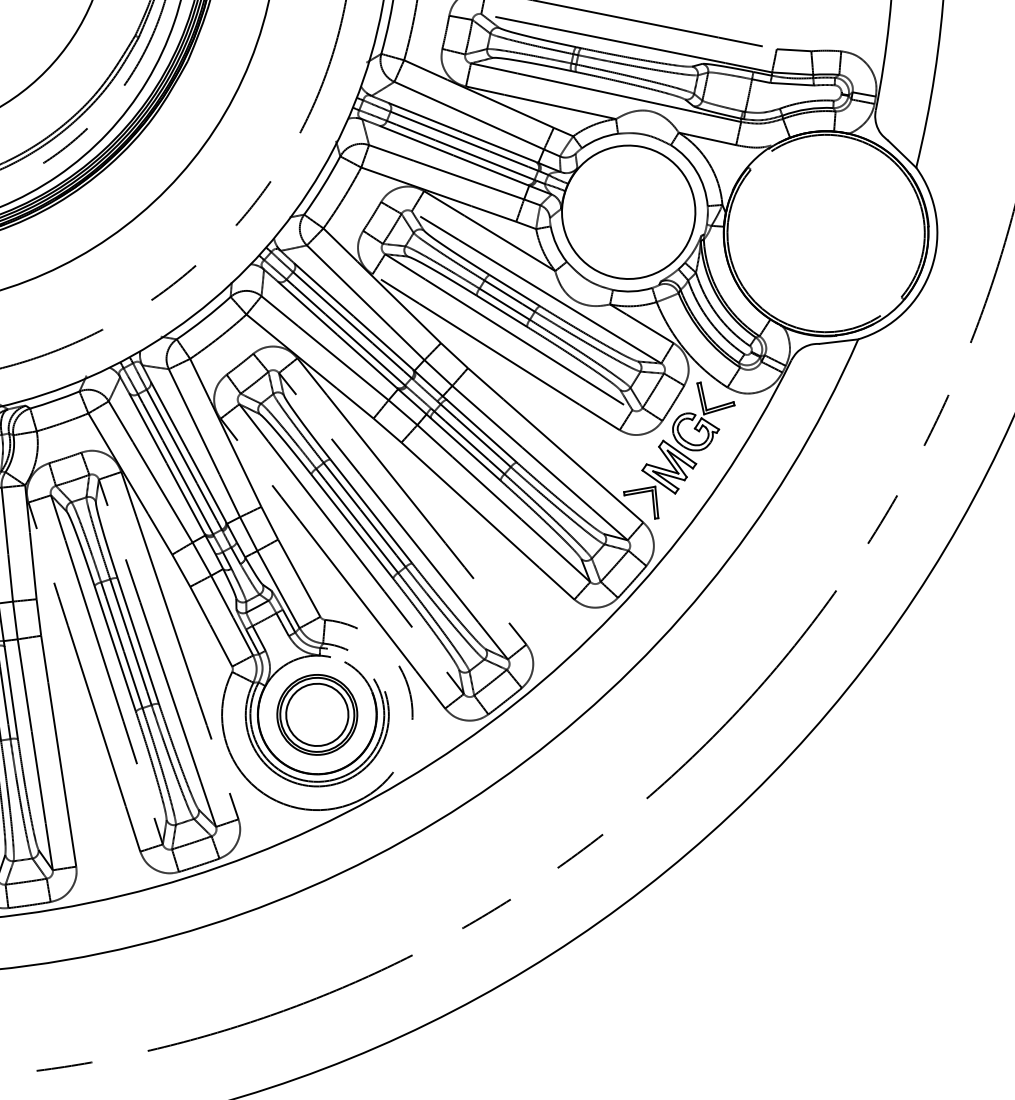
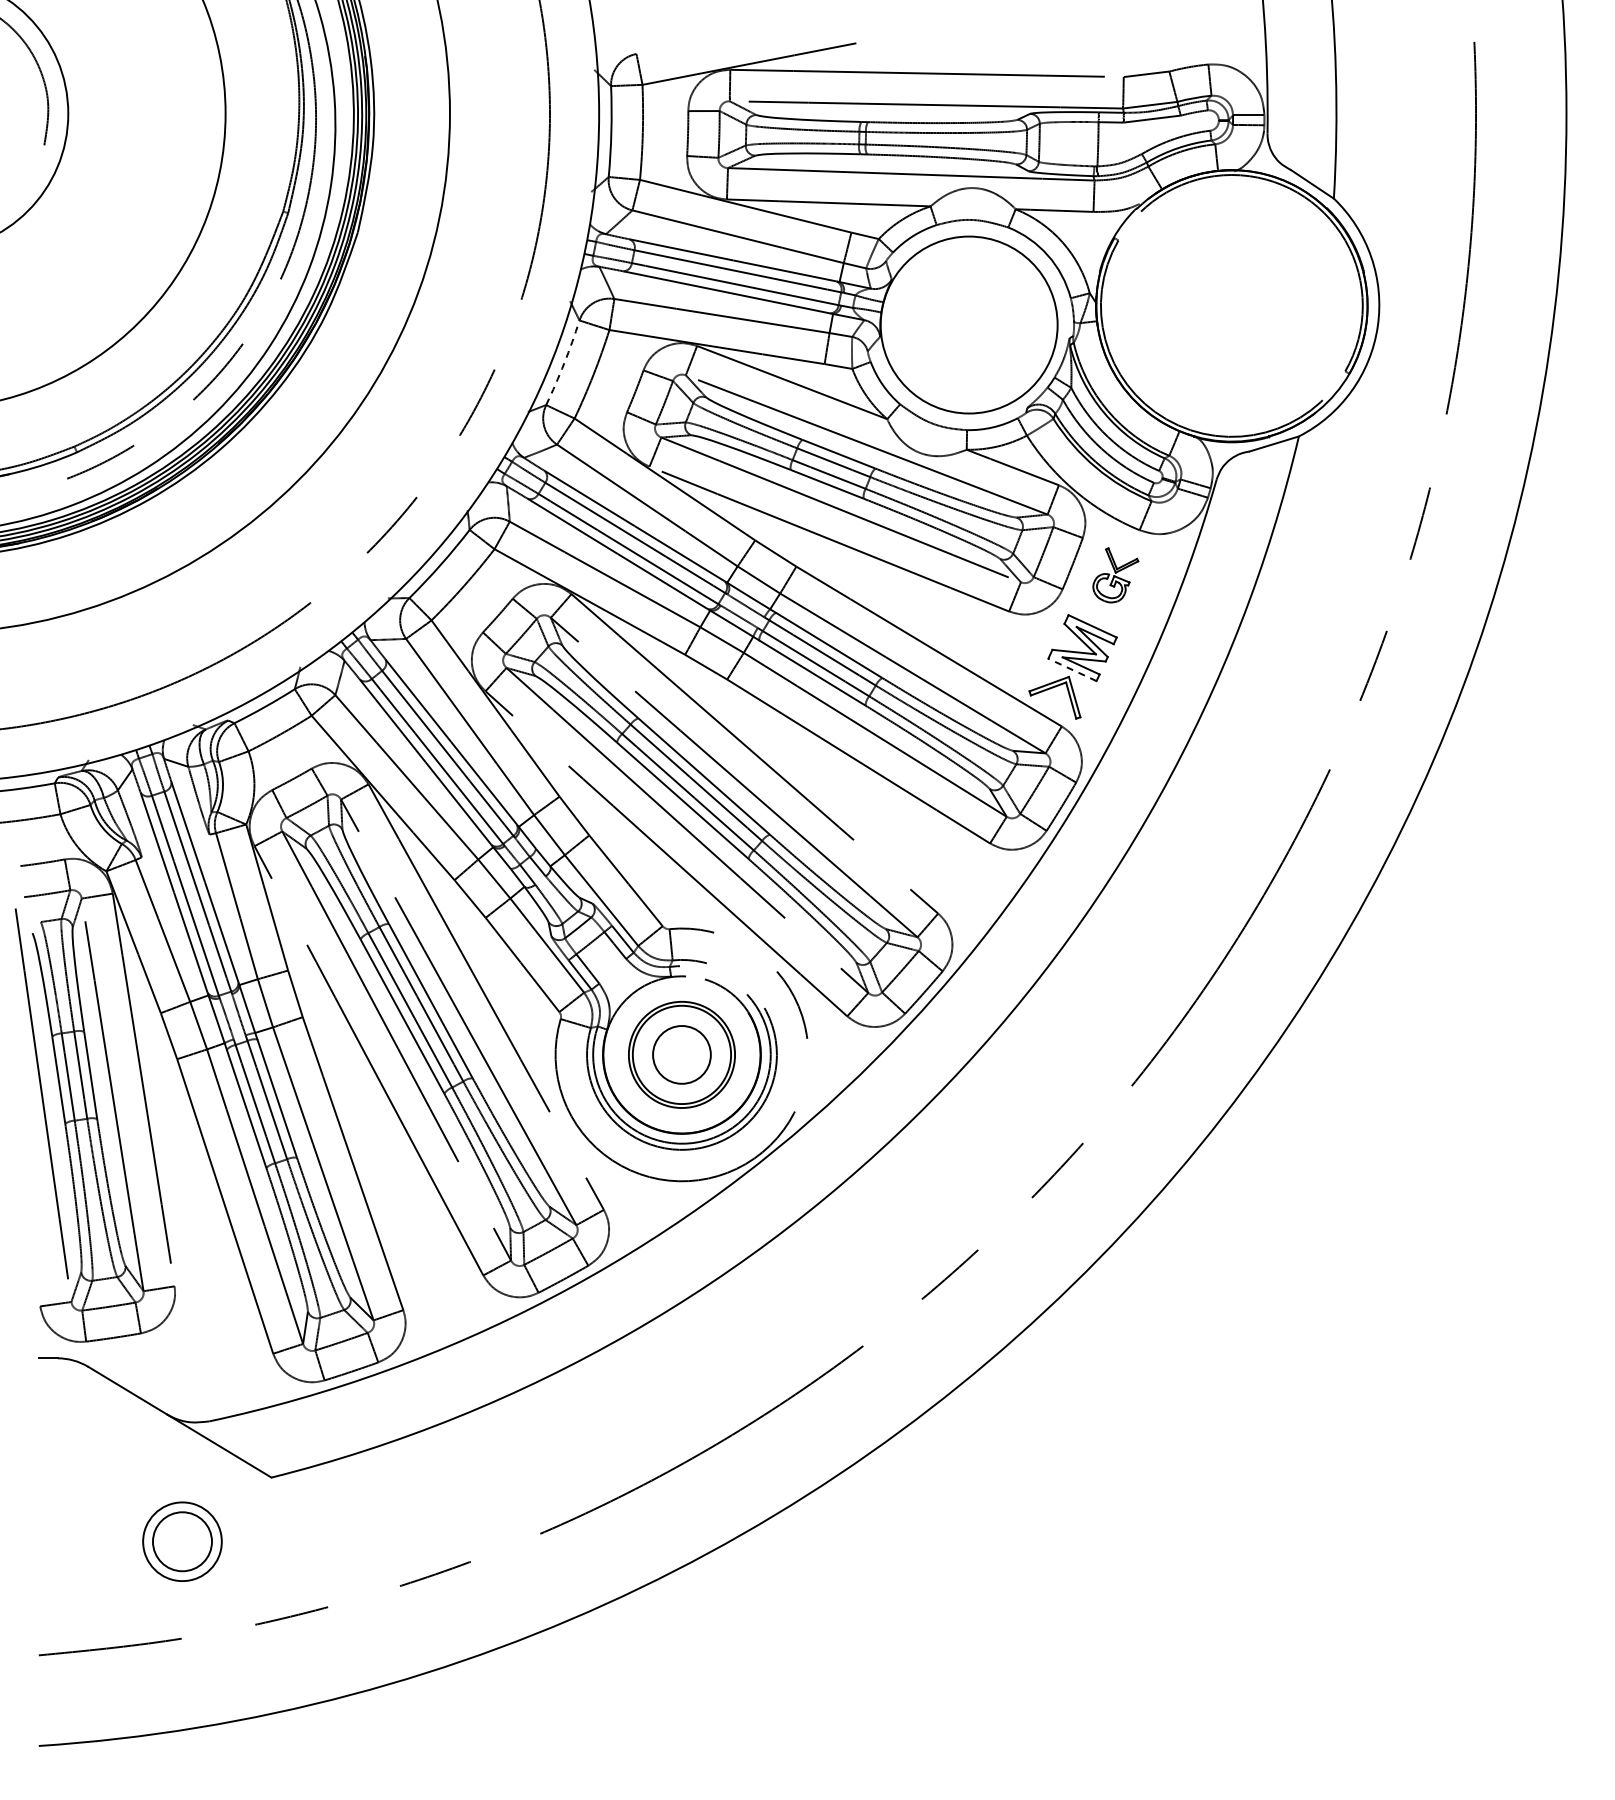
arc: (323, 186) -> (564, 363), solid -> dashed
part: (703, 417) -> (1115, 575), size x0.6
line: (658, 481) -> (1072, 669), solid -> dashed
circle: (317, 714) -> (681, 1054), size x0.7

